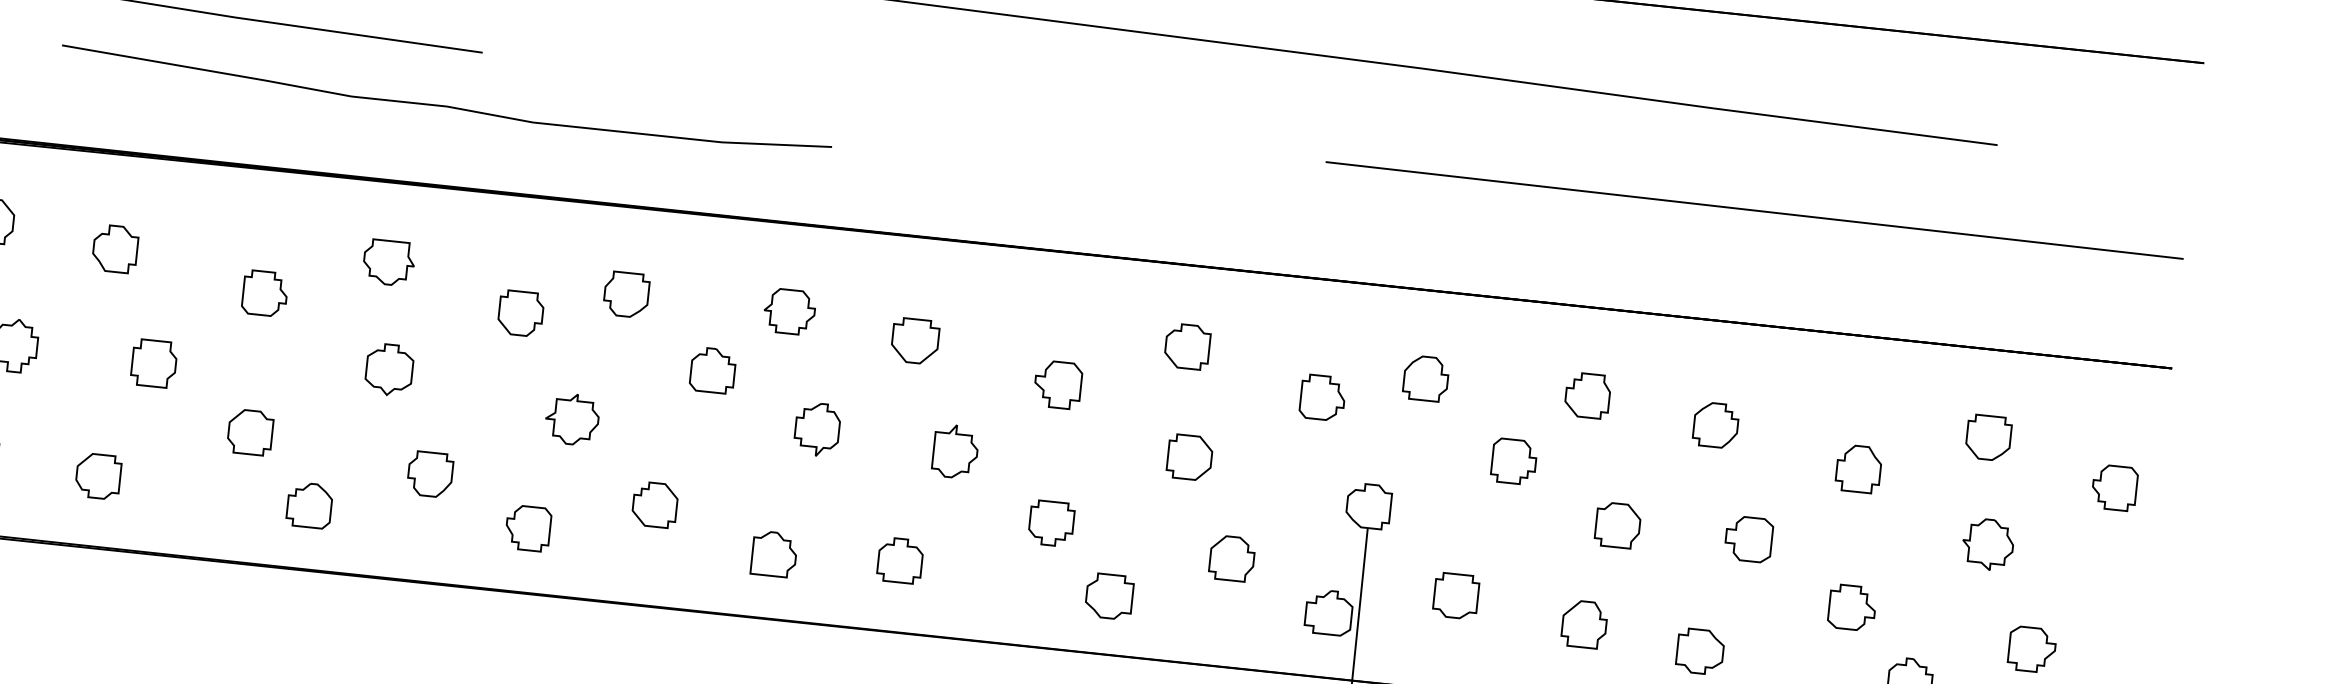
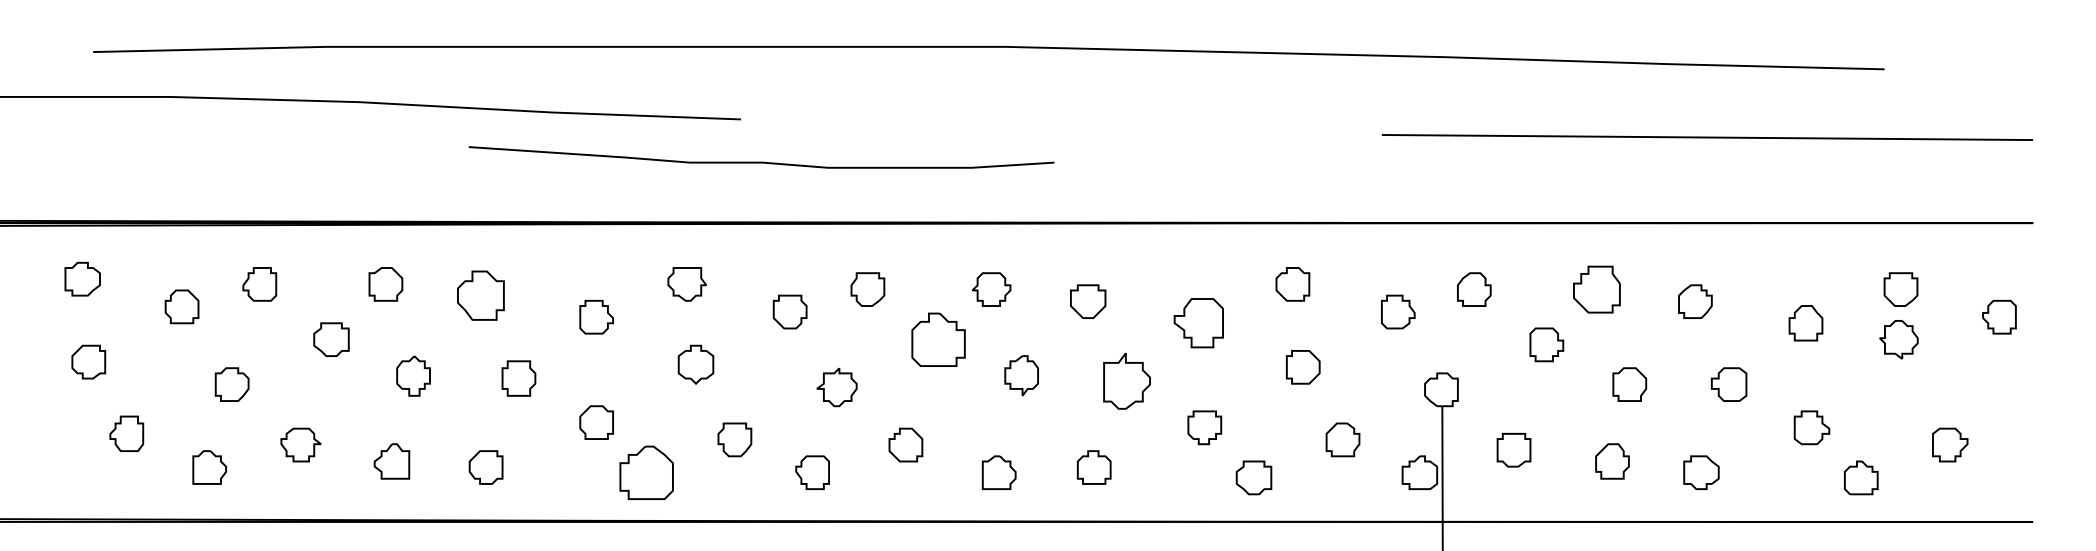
curve: (445, 104) -> (761, 161), moved
part: (114, 248) -> (480, 295), size x1.4
part: (712, 370) -> (938, 339), size x1.6
part: (1057, 385) -> (1198, 323), size x1.4
part: (1587, 395) -> (1596, 289), size x1.4
part: (954, 451) -> (1126, 381), size x1.4
part: (309, 505) -> (646, 472), size x1.6
part: (1987, 544) -> (1898, 339), moved

